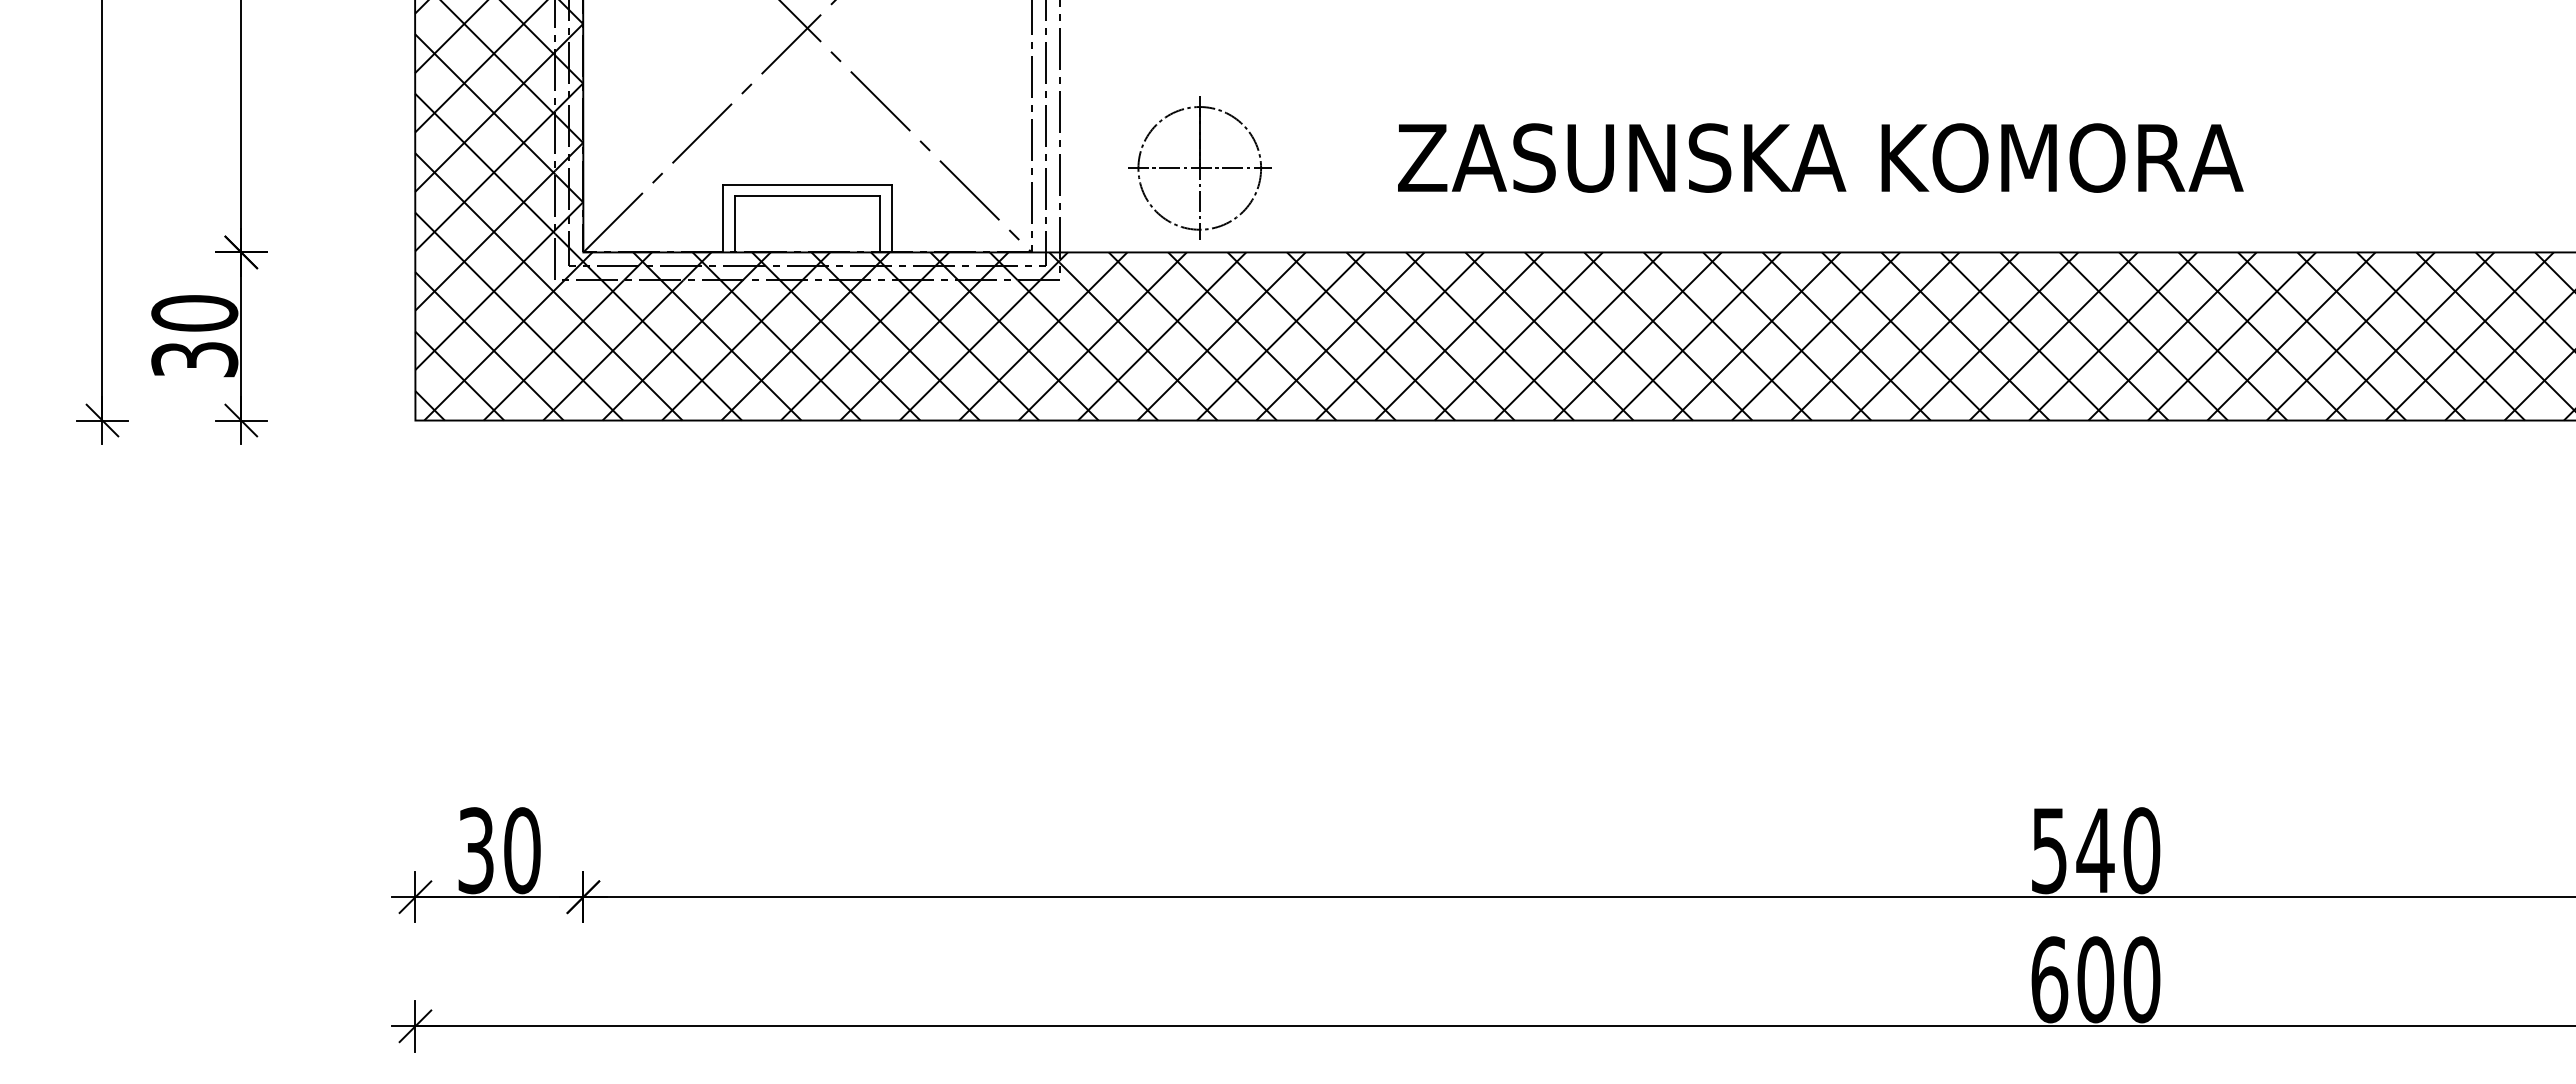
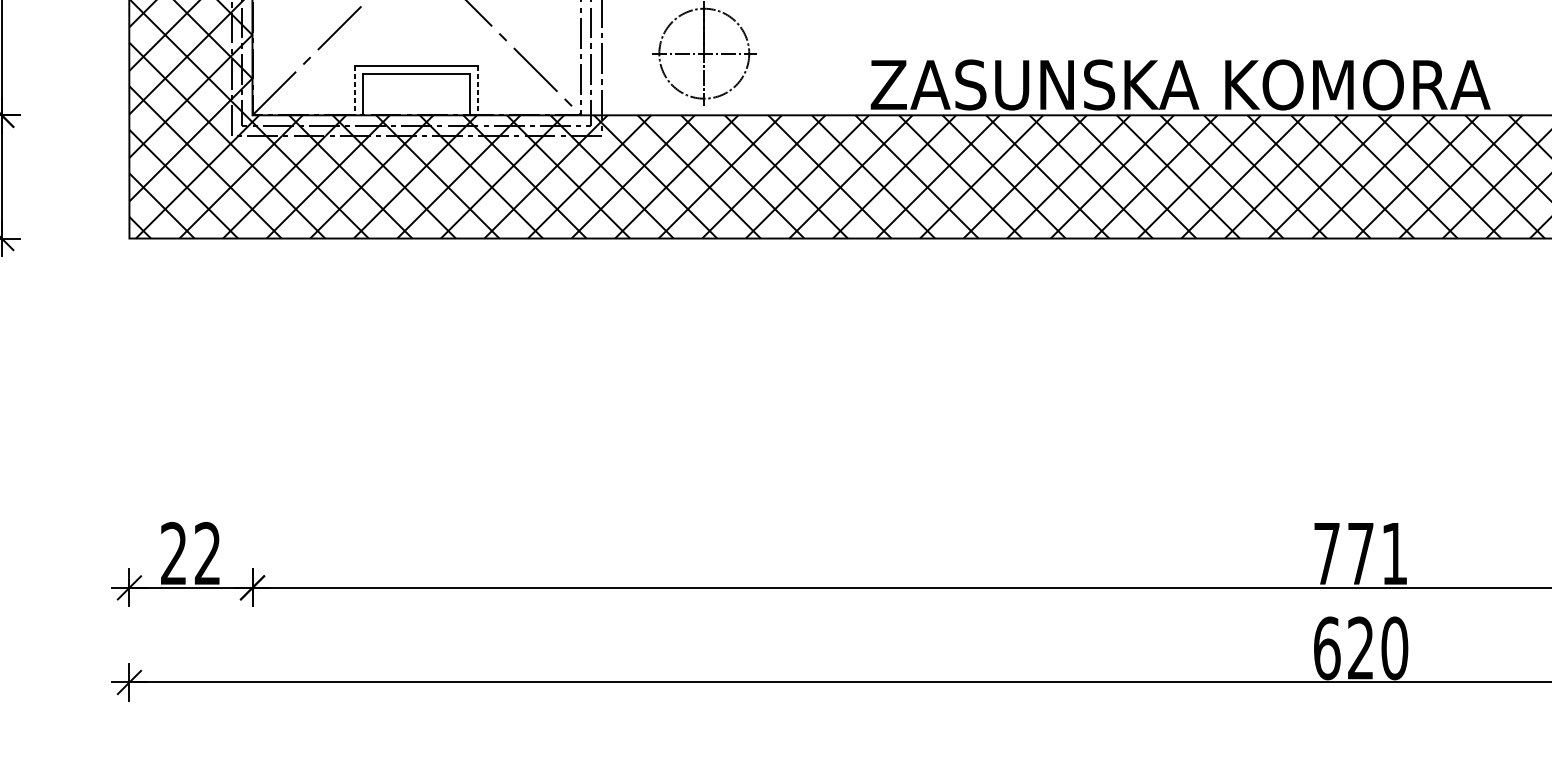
text: (1820, 157) -> (1180, 84), moved
line: (723, 218) -> (355, 90), solid -> dashed
line: (891, 218) -> (478, 90), solid -> dashed
text: (499, 850) -> (191, 553), 30 -> 22
text: (2096, 850) -> (1361, 553), 540 -> 771
text: (2095, 979) -> (1360, 648), 600 -> 620

